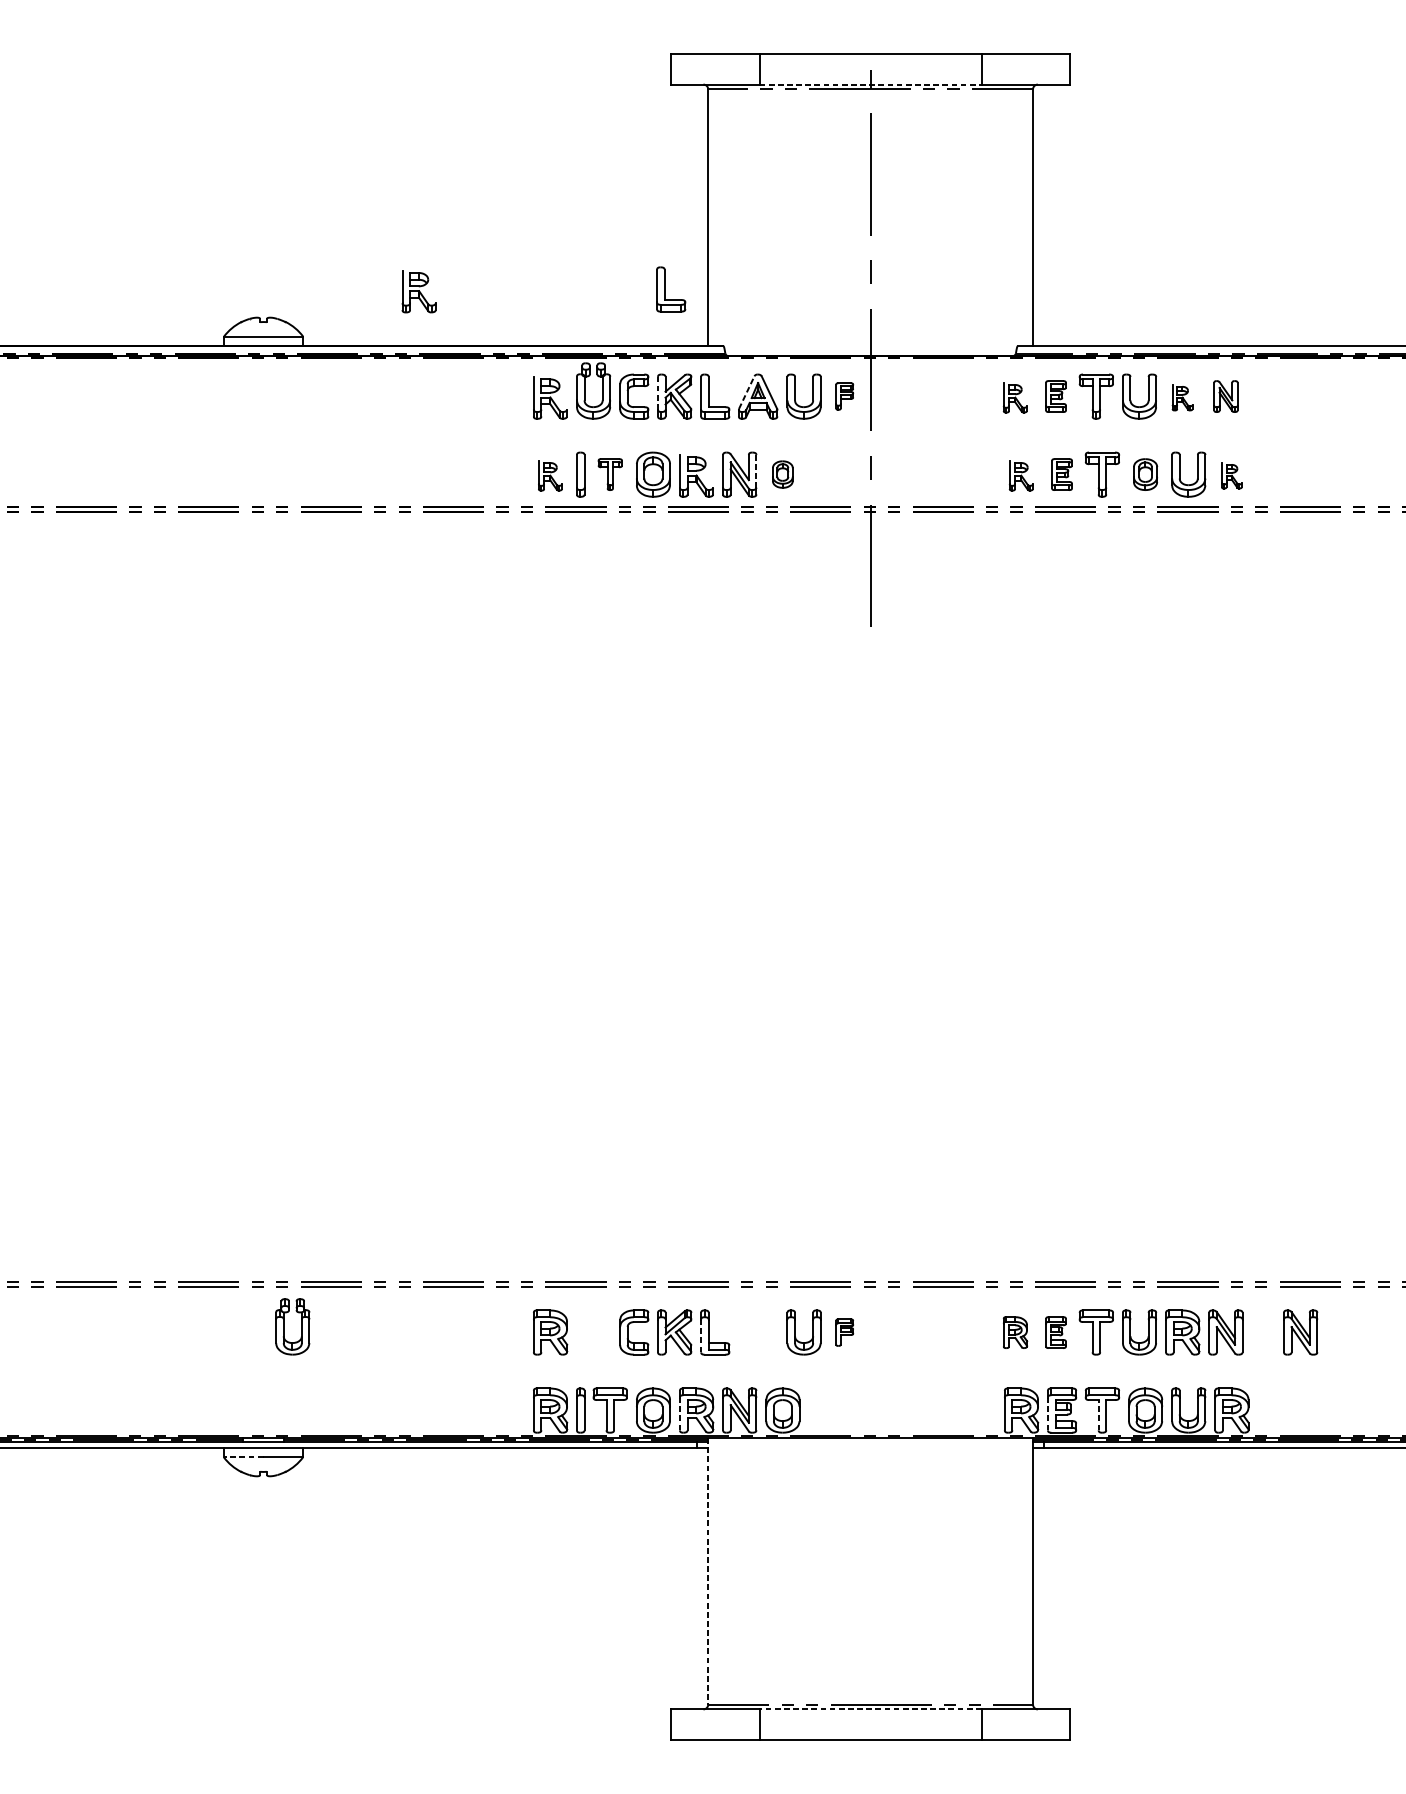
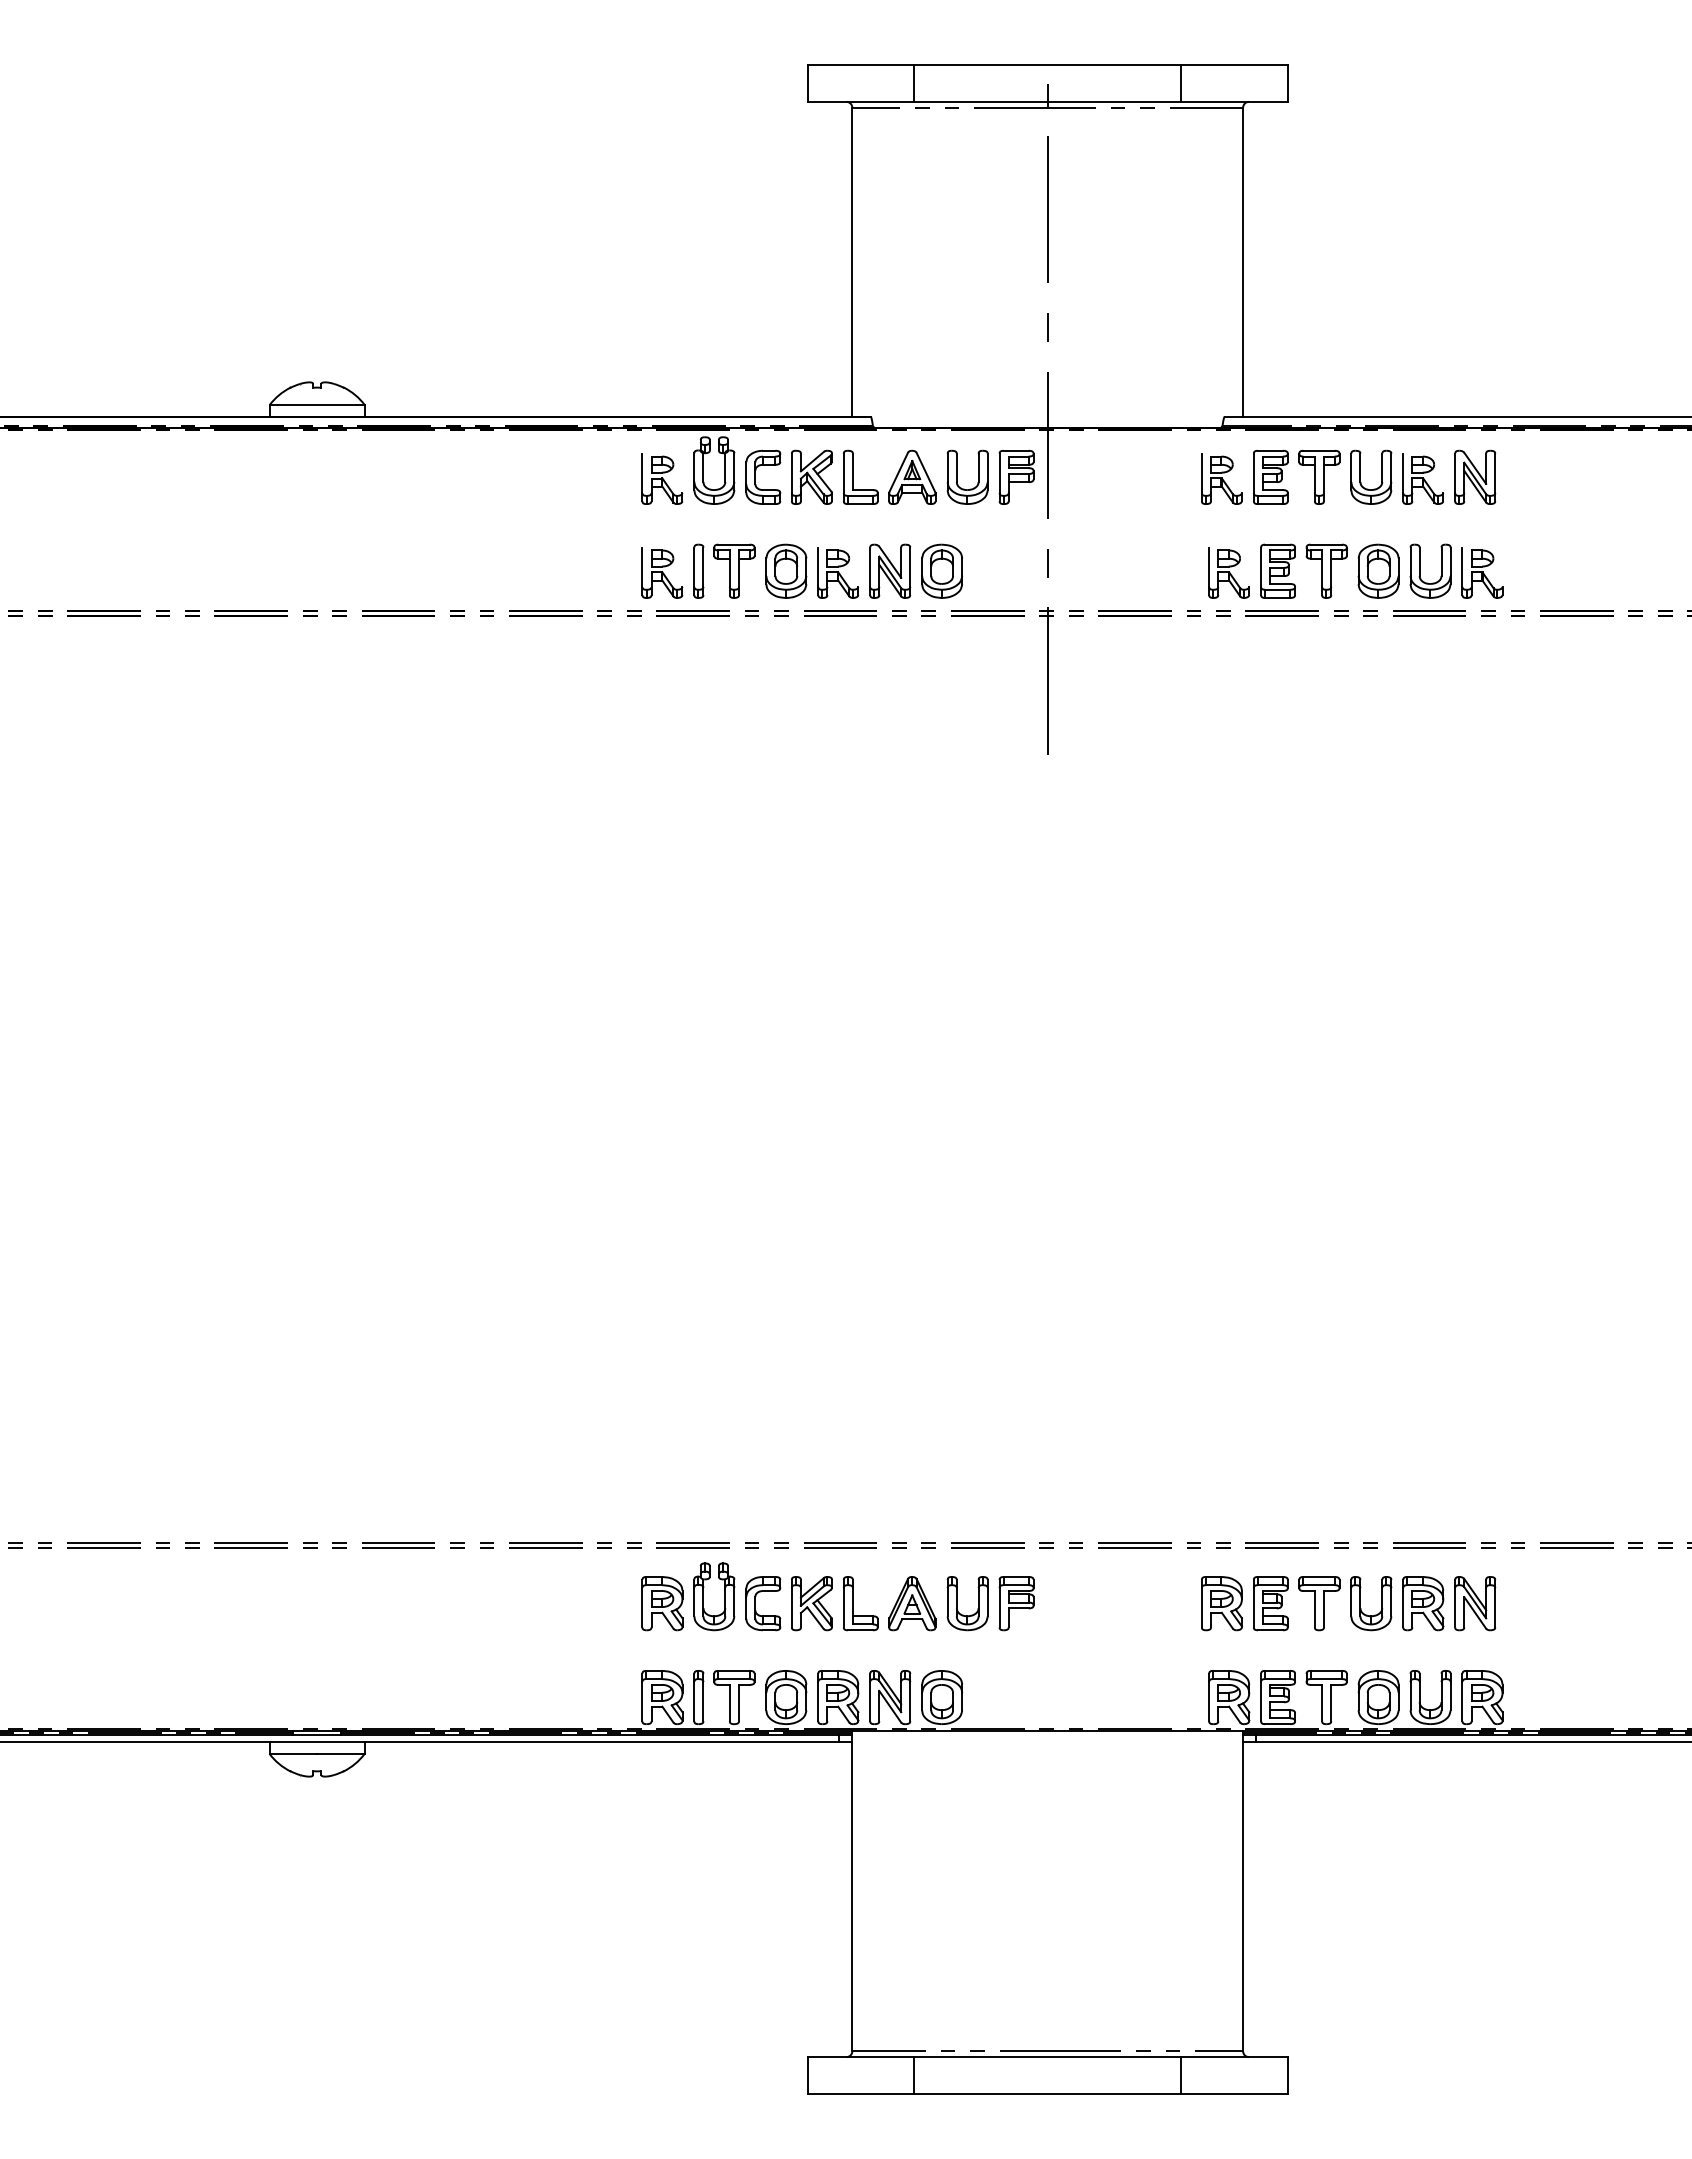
line: (870, 84) -> (1047, 101), dashed -> solid
part: (665, 288) -> (800, 347), removed
part: (419, 291) -> (504, 350), removed
line: (746, 392) -> (898, 472), dashed -> solid
line: (657, 393) -> (791, 473), dashed -> solid
part: (844, 395) -> (1016, 476), size x1.67
part: (1055, 395) -> (1270, 476), size x1.43
part: (1226, 395) -> (1475, 476), size x1.43
part: (1015, 397) -> (1221, 478), size x1.43
part: (1182, 397) -> (1422, 478), size x1.67
line: (756, 471) -> (910, 567), dashed -> solid
part: (610, 474) -> (734, 570), size x1.43
part: (782, 474) -> (941, 570), size x1.67
part: (1061, 474) -> (1277, 570), size x1.43
part: (1145, 474) -> (1378, 570), size x1.43
part: (550, 475) -> (662, 572), size x1.43
part: (1020, 475) -> (1228, 572), size x1.43
part: (1231, 475) -> (1482, 572), size x1.67
part: (301, 1326) -> (724, 1596), moved
part: (758, 1332) -> (912, 1603), added
part: (844, 1332) -> (1016, 1603), size x1.67
part: (1015, 1332) -> (1221, 1603), size x1.43
part: (1055, 1332) -> (1270, 1603), size x1.43
part: (1300, 1332) -> (1565, 1603), removed
line: (700, 1335) -> (843, 1607), dashed -> solid
line: (680, 1413) -> (818, 1701), dashed -> solid
line: (1048, 1413) -> (1261, 1701), dashed -> solid
line: (1098, 1414) -> (1322, 1702), dashed -> solid
line: (243, 1457) -> (293, 1753), dashed -> solid
line: (708, 1571) -> (852, 1891), dashed -> solid
line: (870, 1709) -> (1047, 2057), dashed -> solid

